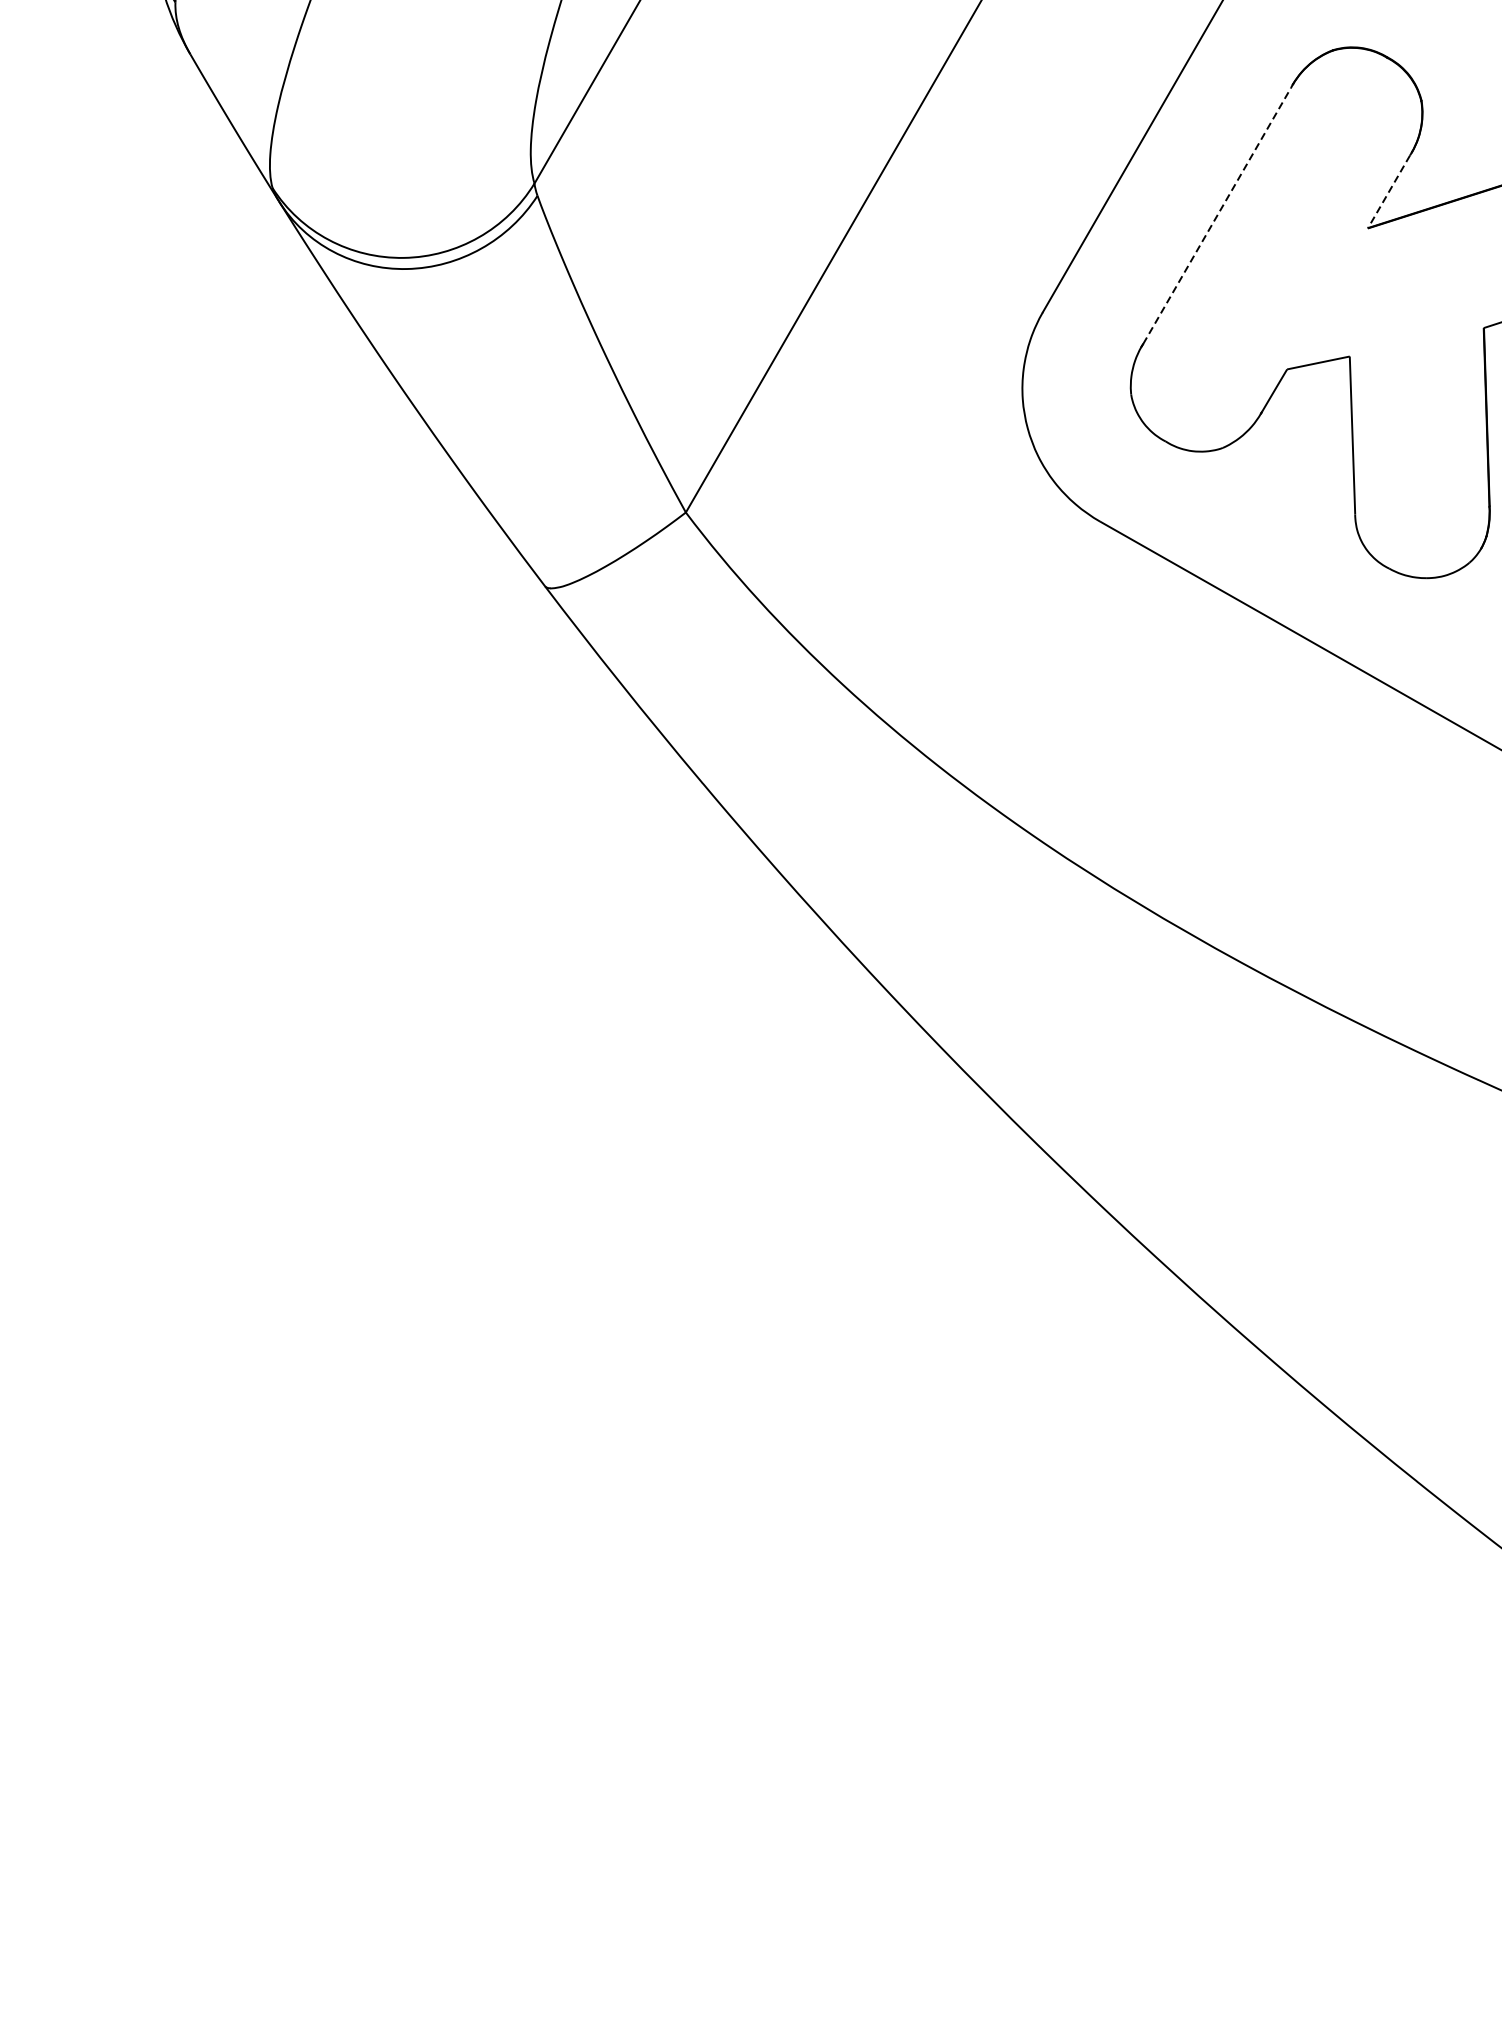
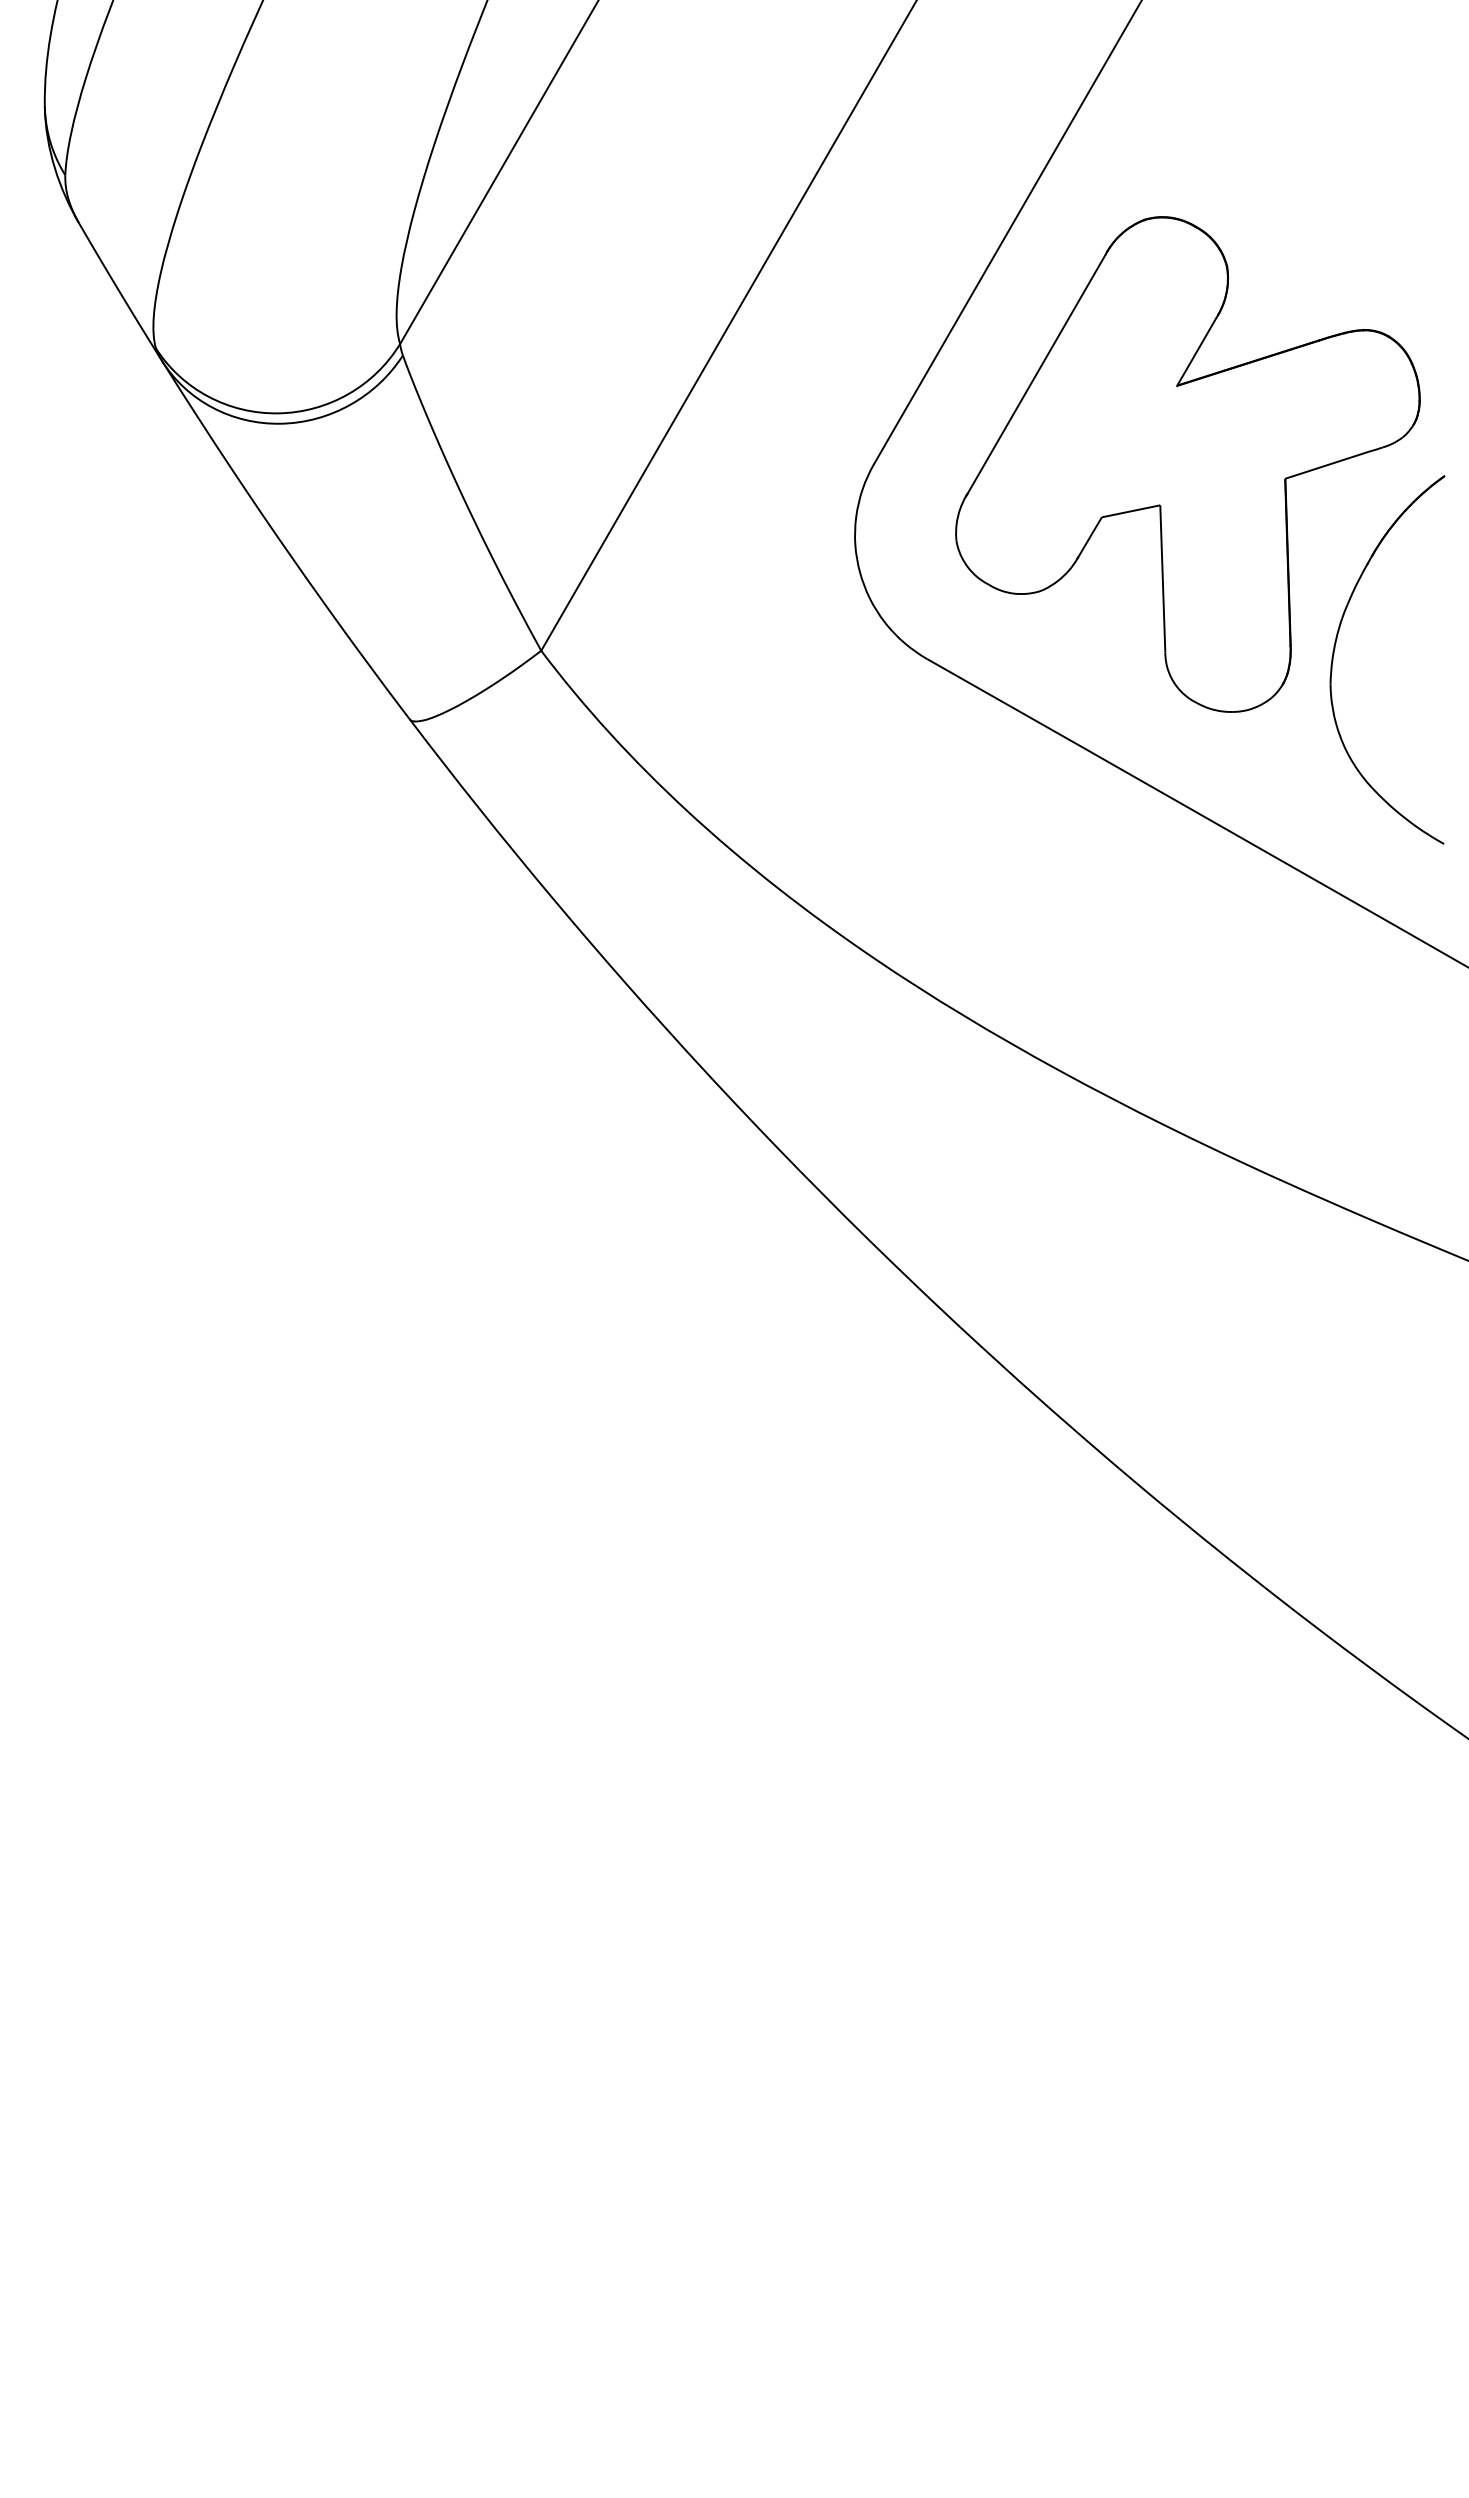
line: (1388, 192) -> (1196, 352), dashed -> solid
line: (1217, 216) -> (1036, 374), dashed -> solid

